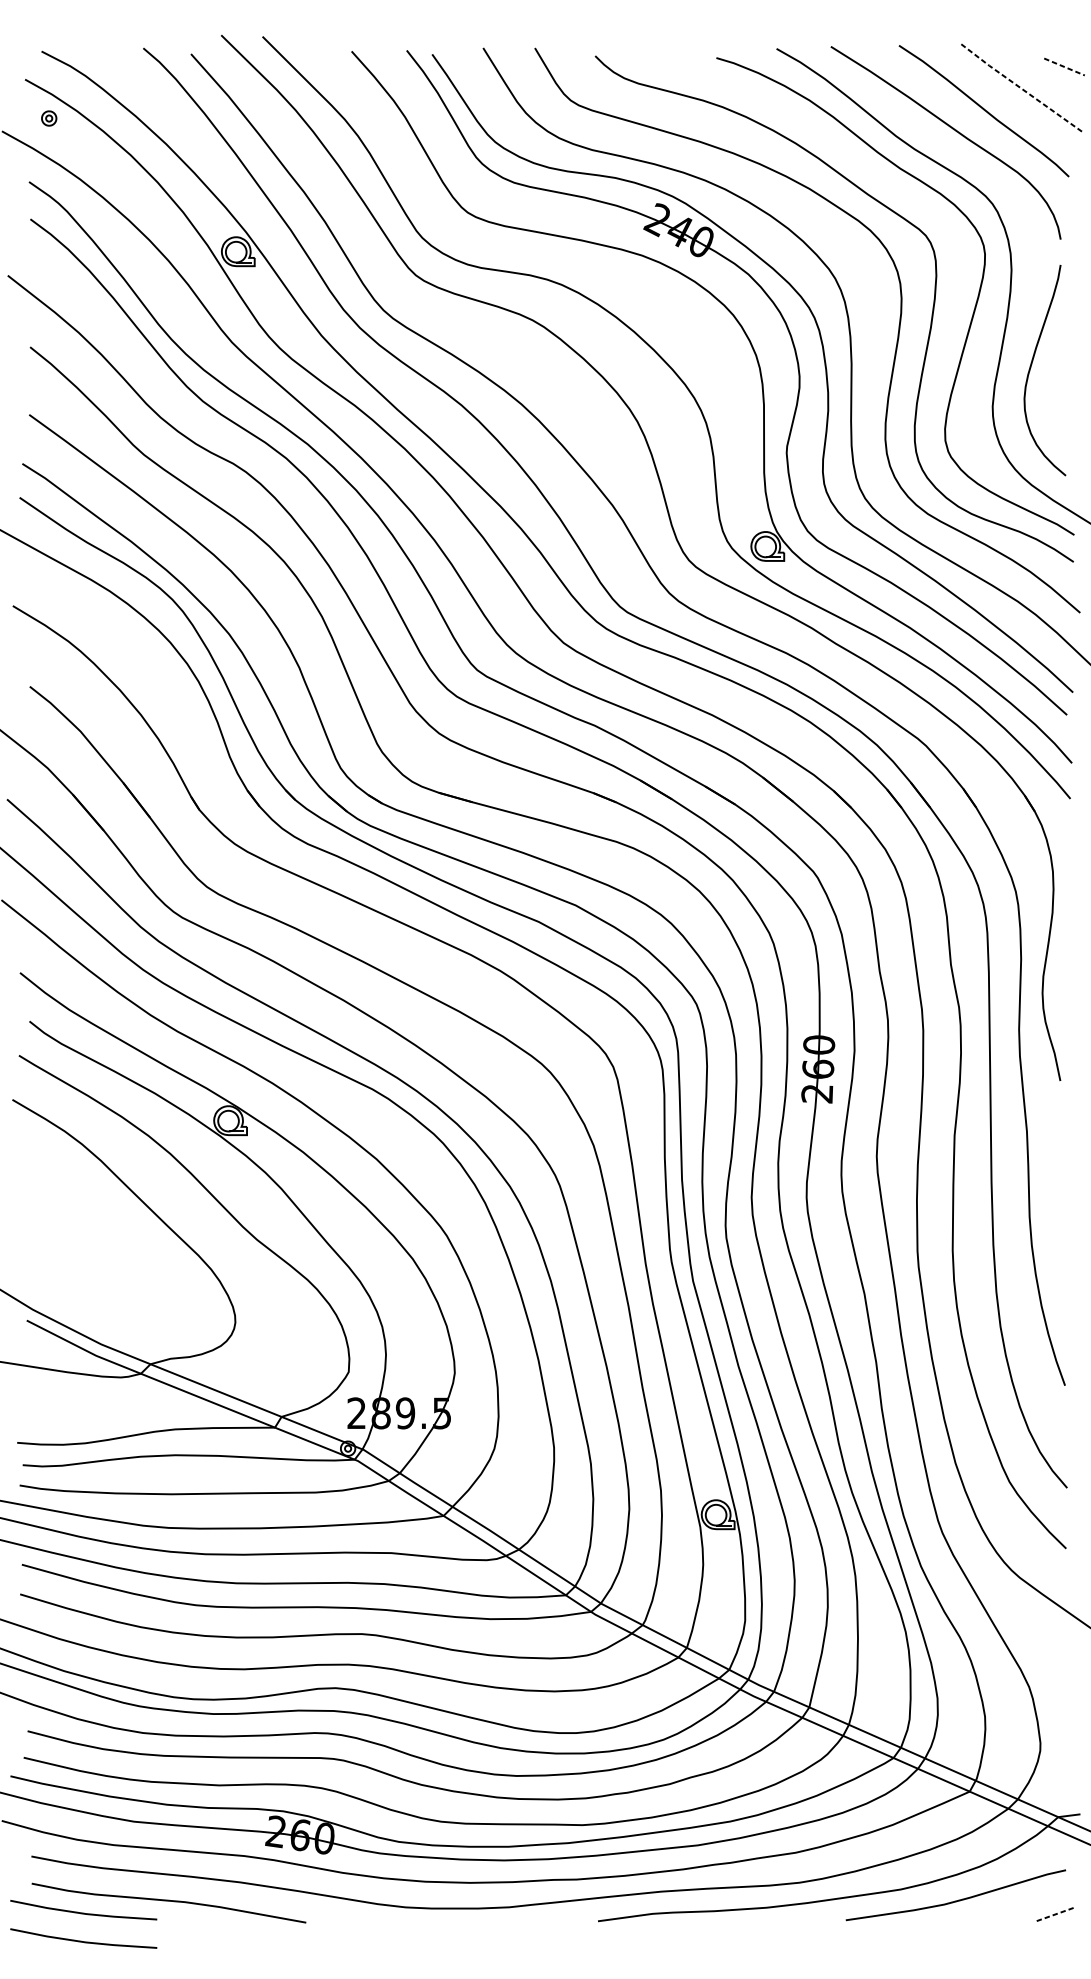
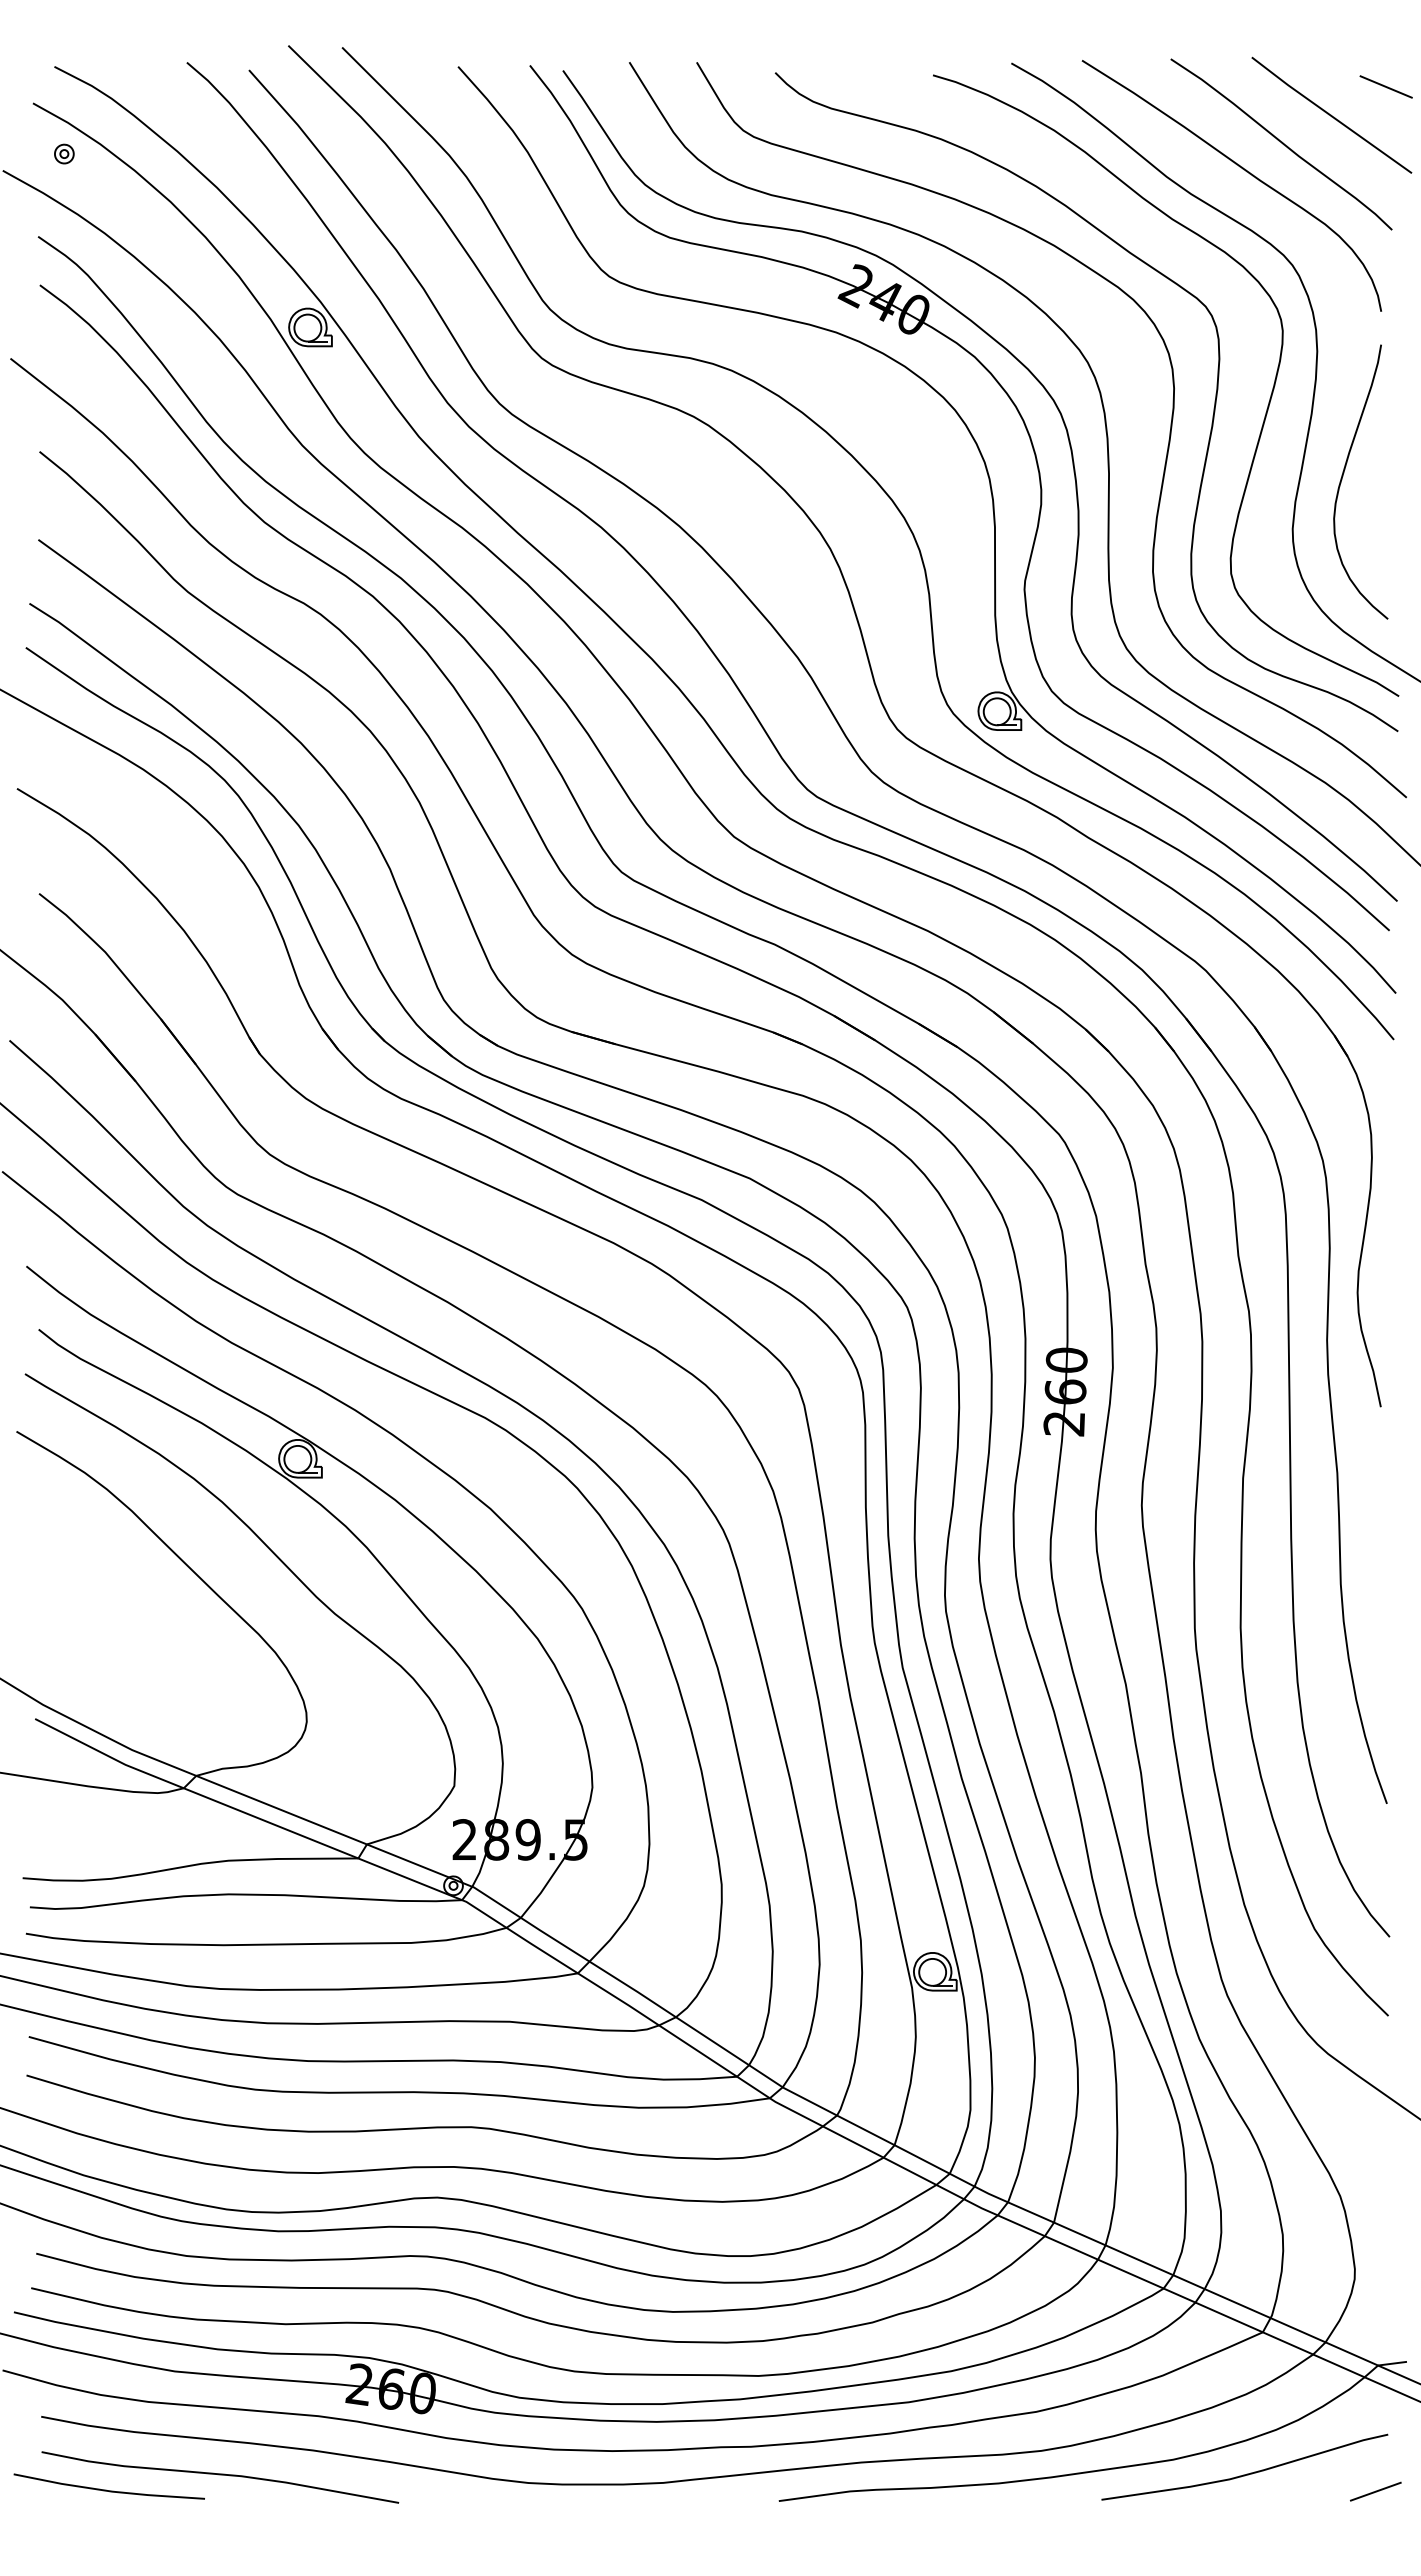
line: (1064, 66) -> (1386, 86), dashed -> solid
line: (1022, 88) -> (1331, 115), dashed -> solid
line: (1057, 1913) -> (1376, 2491), dashed -> solid
line: (81, 1940) -> (106, 2526), removed

